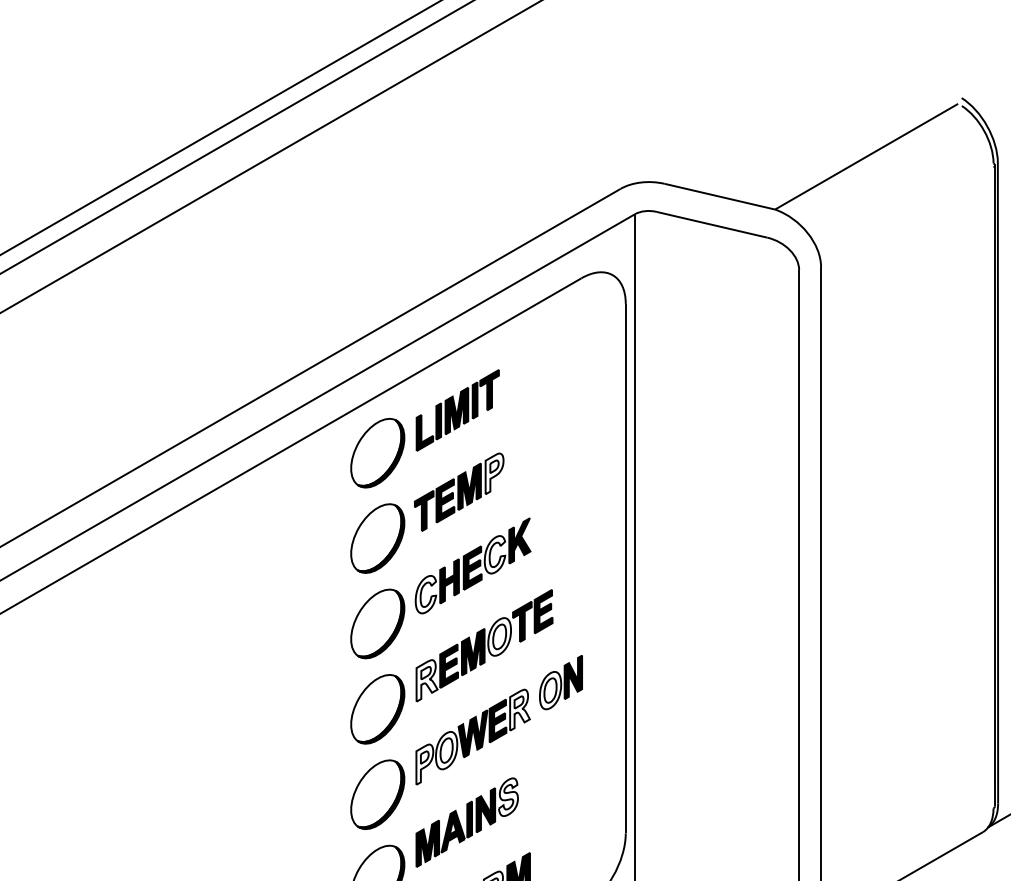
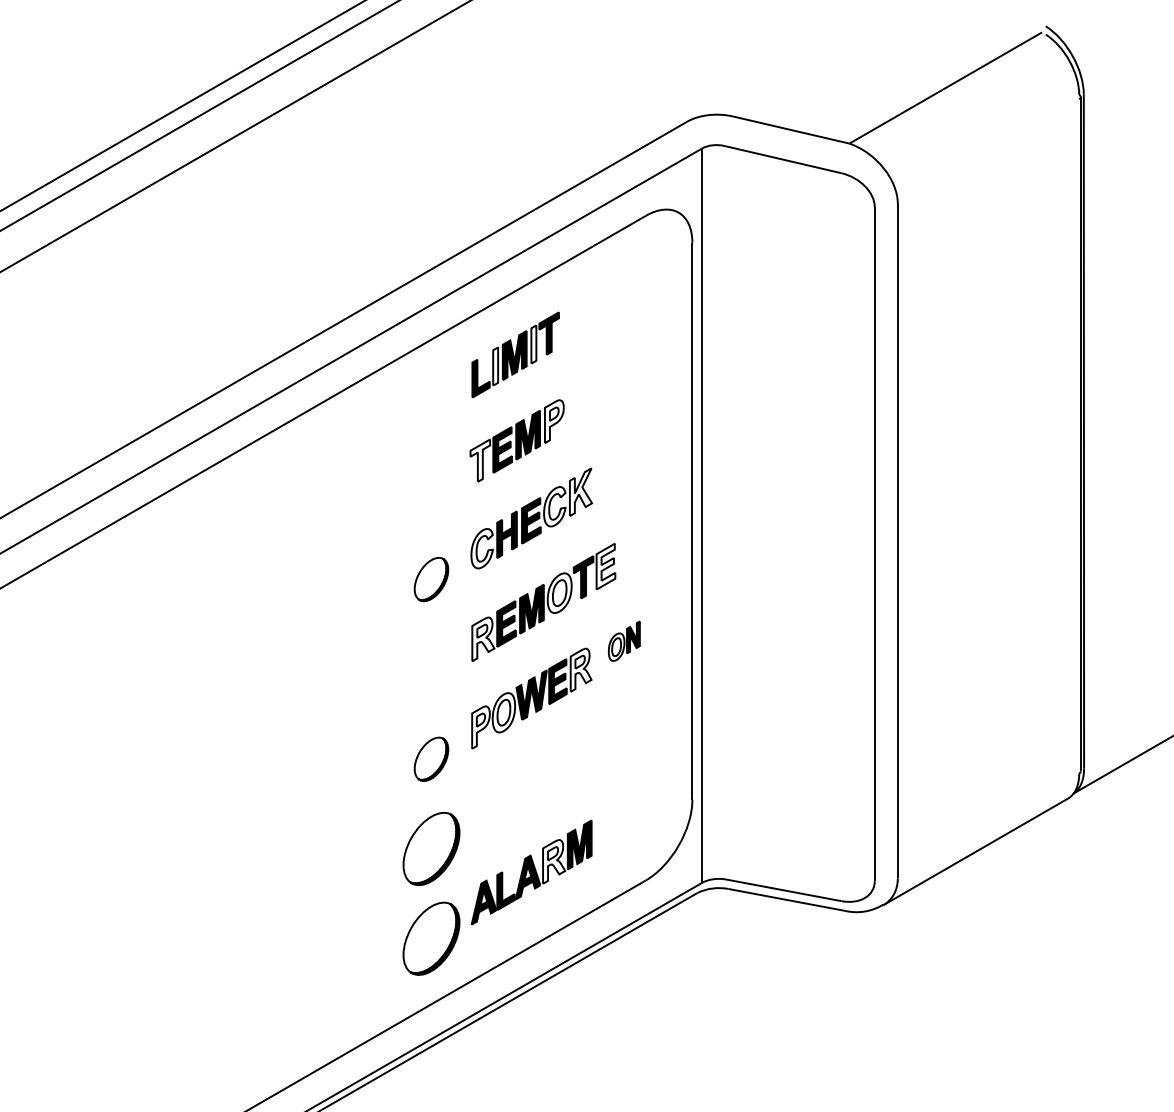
fill: (474, 400) -> (533, 344), removed
fill: (438, 421) -> (495, 366), removed
part: (377, 452) -> (431, 399), removed
fill: (424, 510) -> (480, 460), removed
part: (377, 538) -> (431, 489), removed
fill: (519, 541) -> (580, 492), removed
fill: (543, 611) -> (605, 566), removed
part: (377, 623) -> (431, 579), size x0.6
part: (561, 682) -> (624, 641), size x0.7
part: (377, 709) -> (431, 669), removed
part: (377, 795) -> (431, 759), size x0.6
part: (467, 822) -> (525, 788), removed

